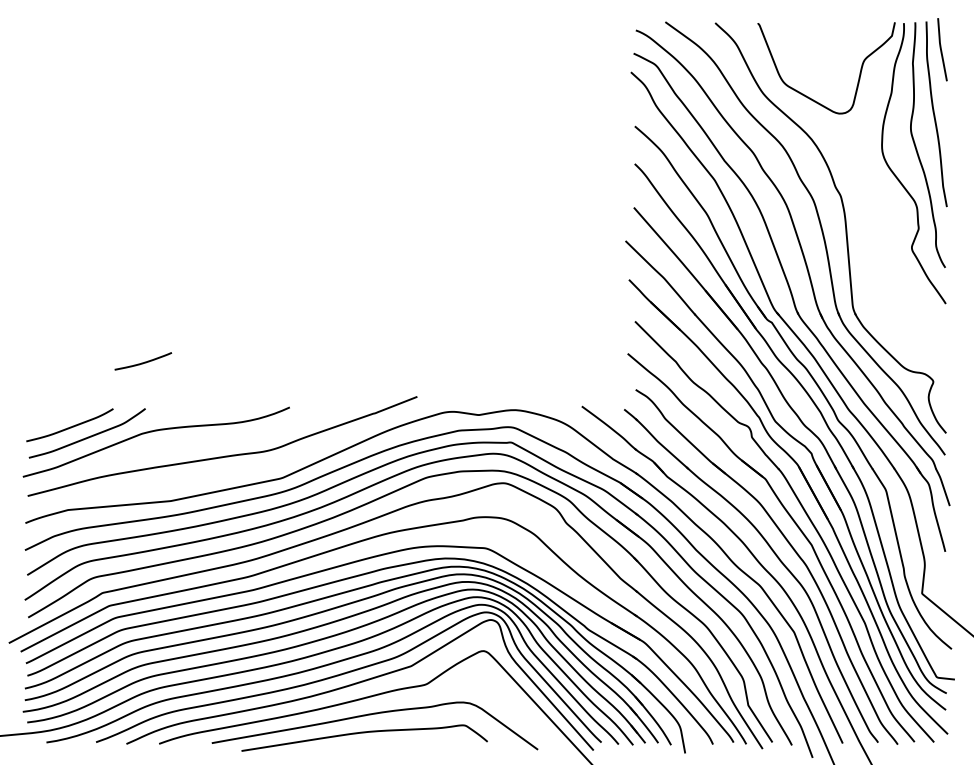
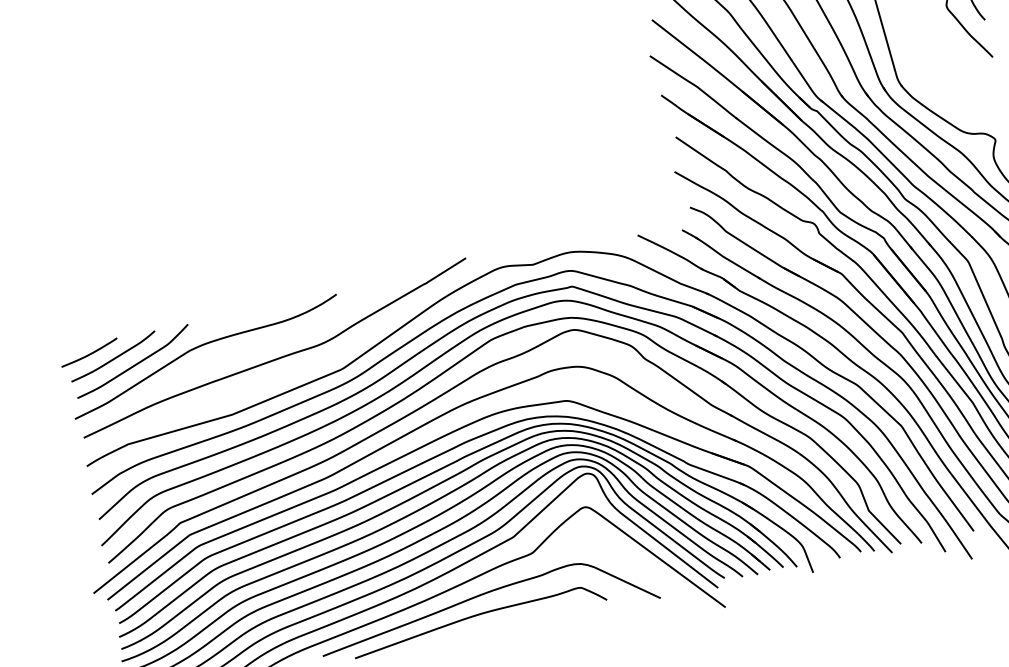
curve: (144, 361) -> (90, 352), moved

